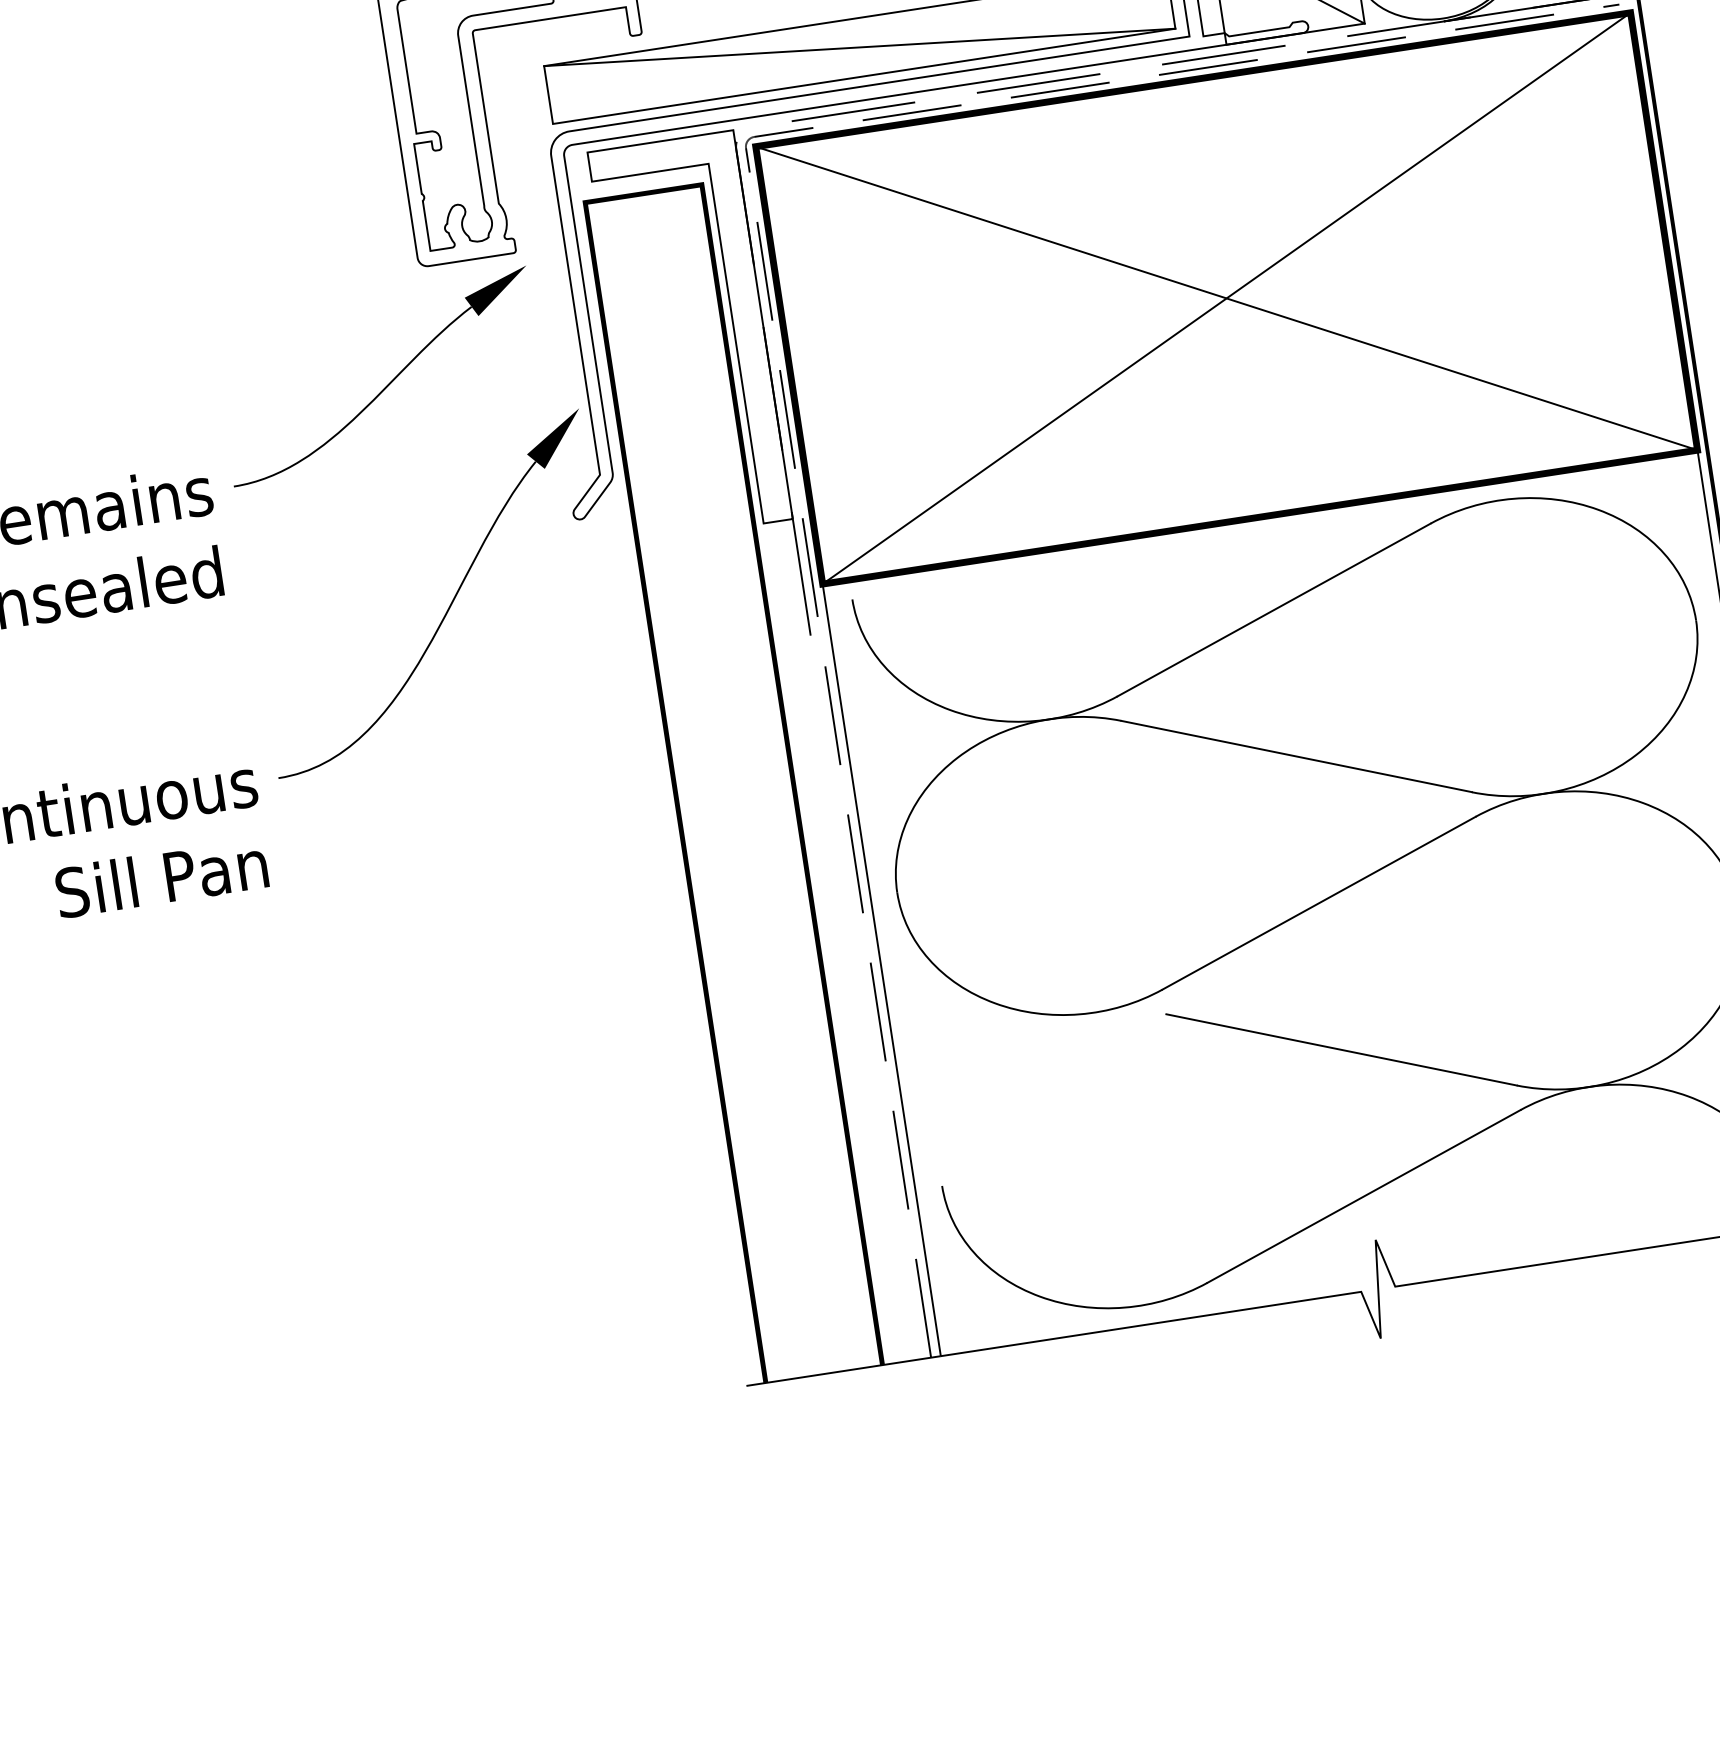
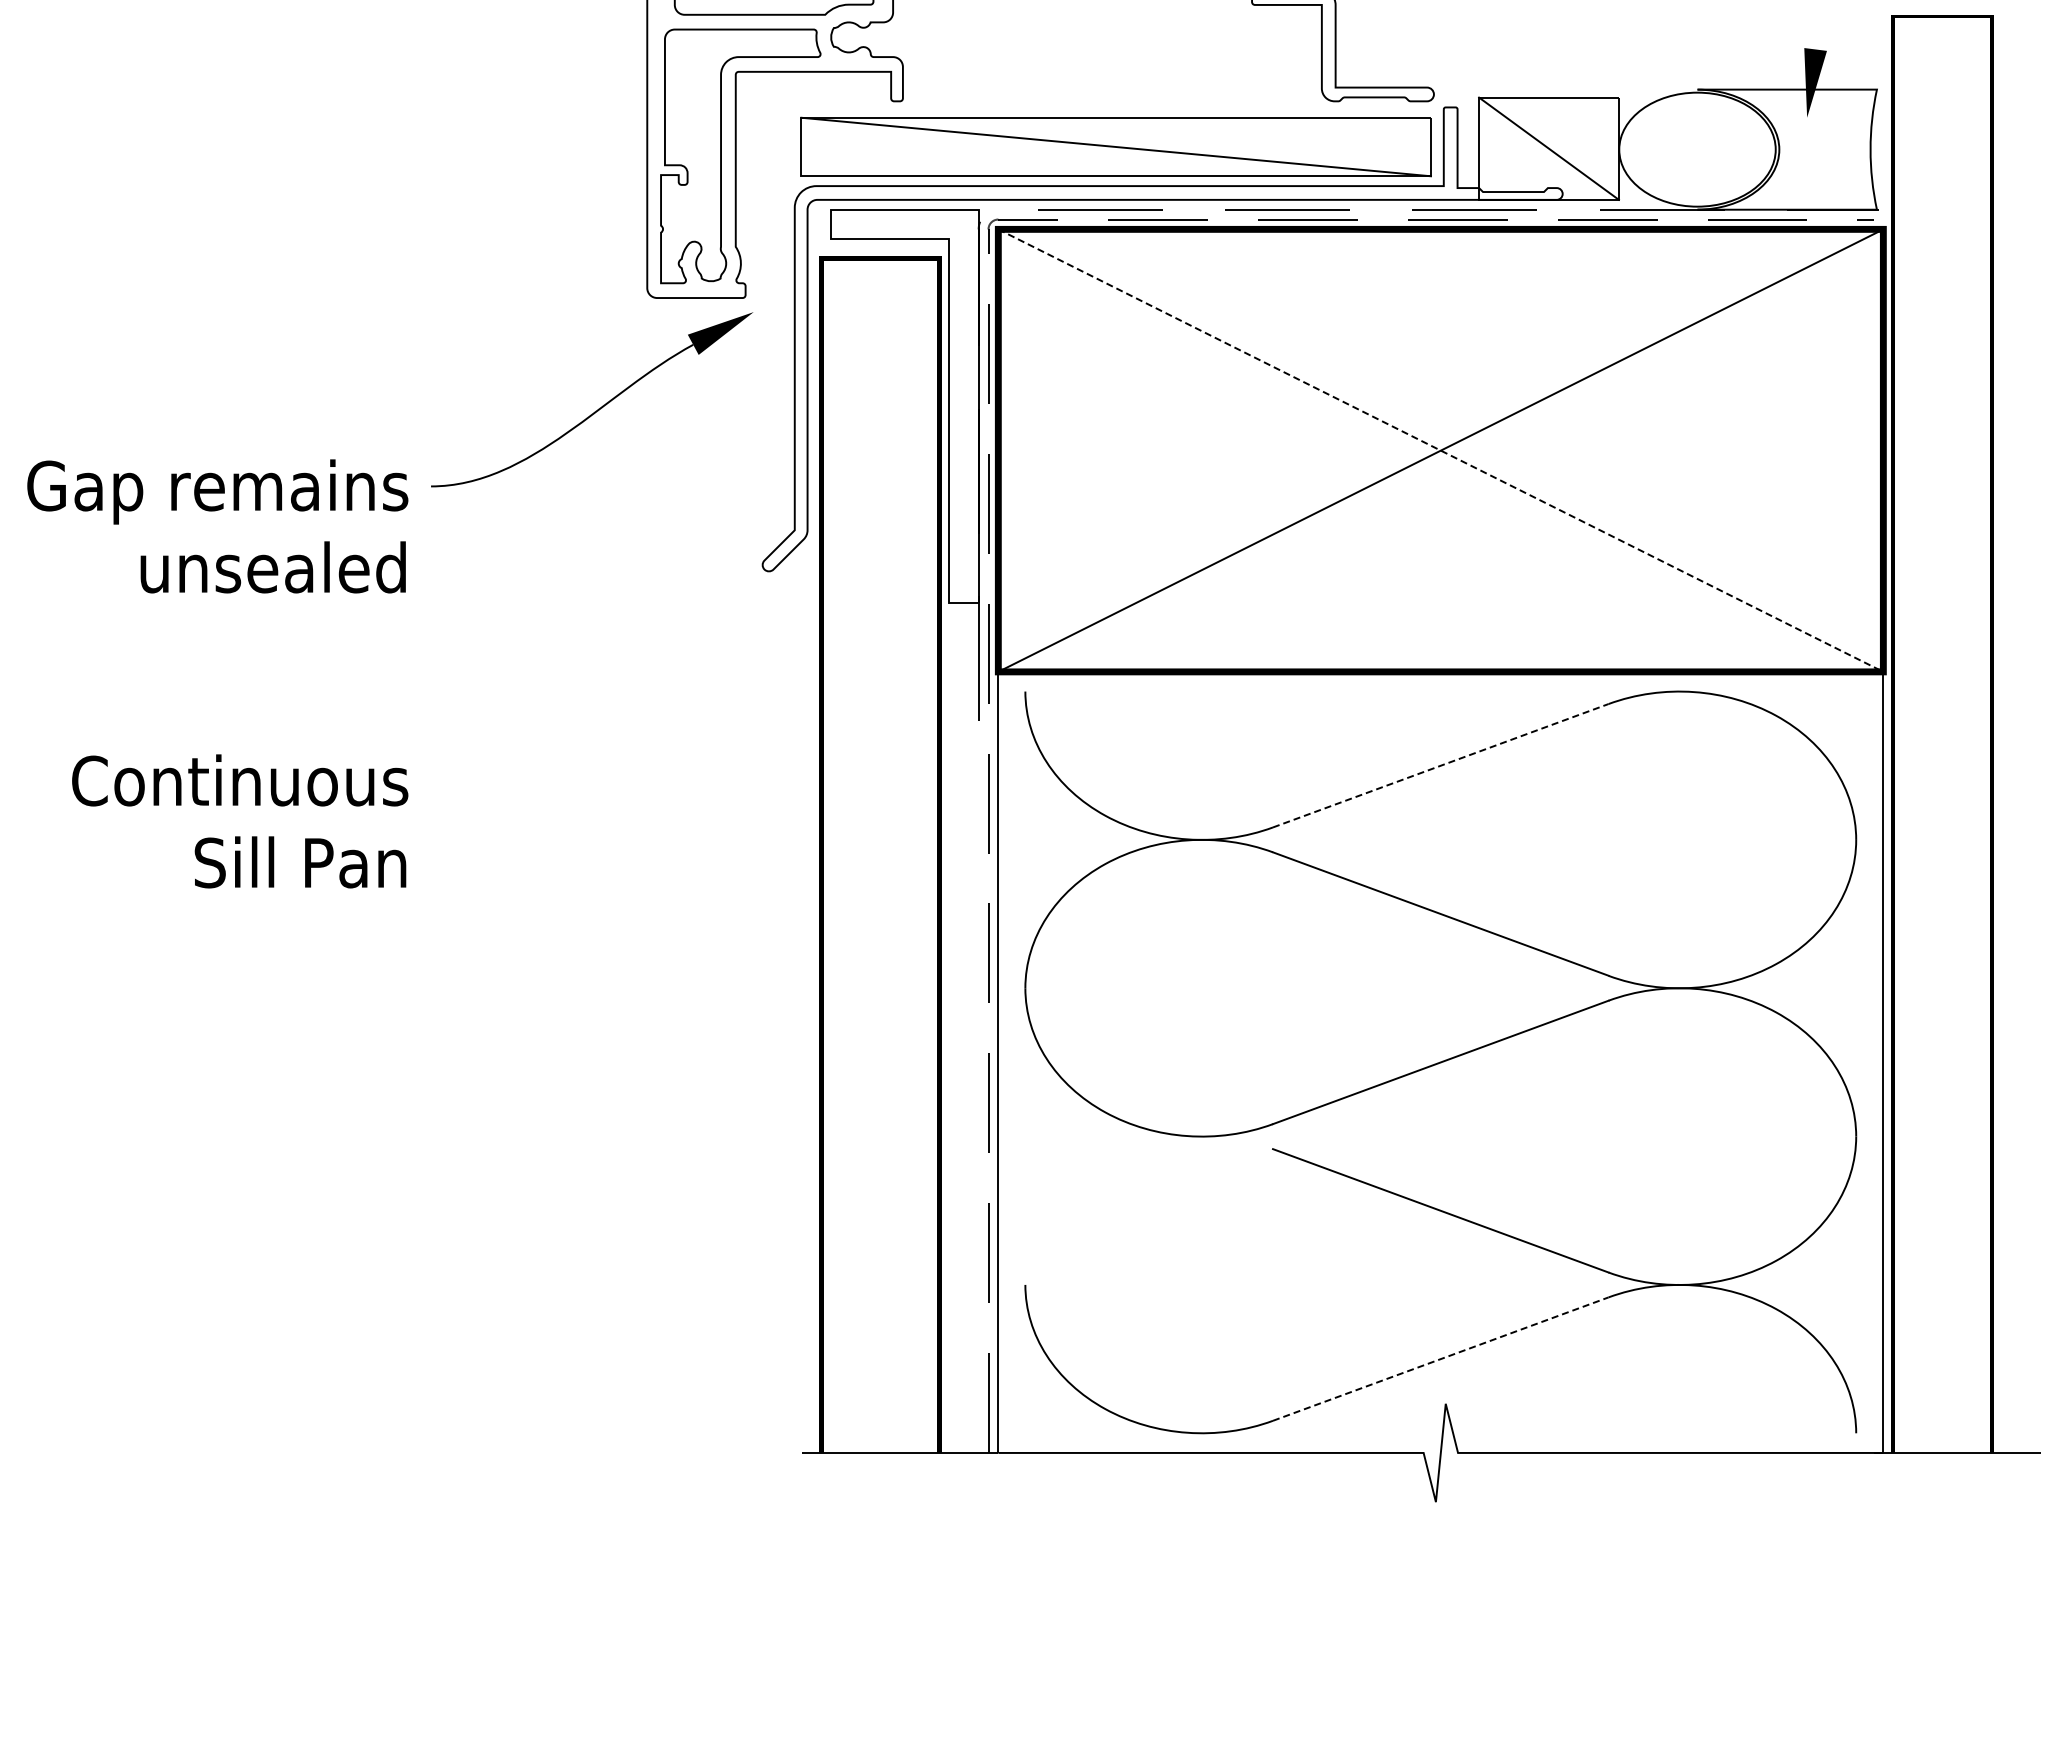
line: (1226, 298) -> (1440, 450), solid -> dashed
part: (450, 603) -> (627, 634), removed
line: (1273, 609) -> (1440, 765), solid -> dashed
line: (1363, 1196) -> (1440, 1359), solid -> dashed

